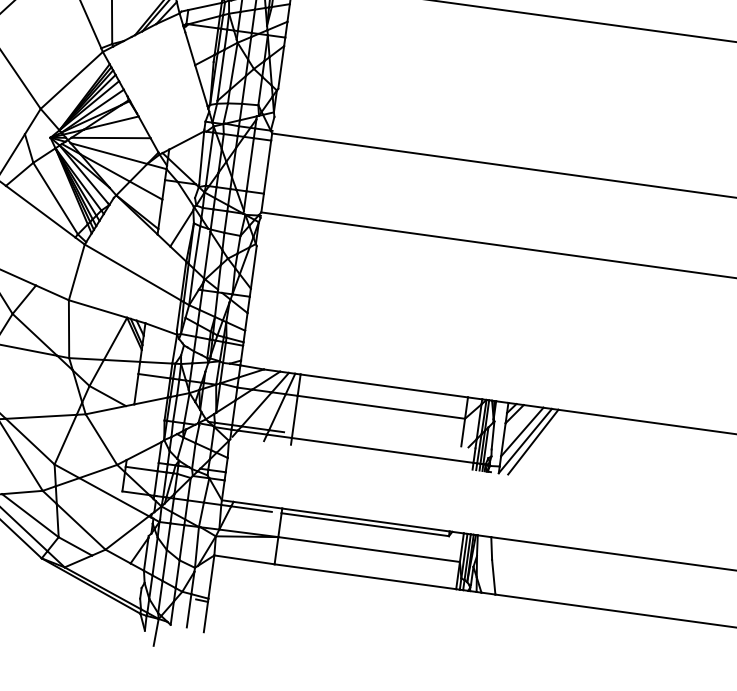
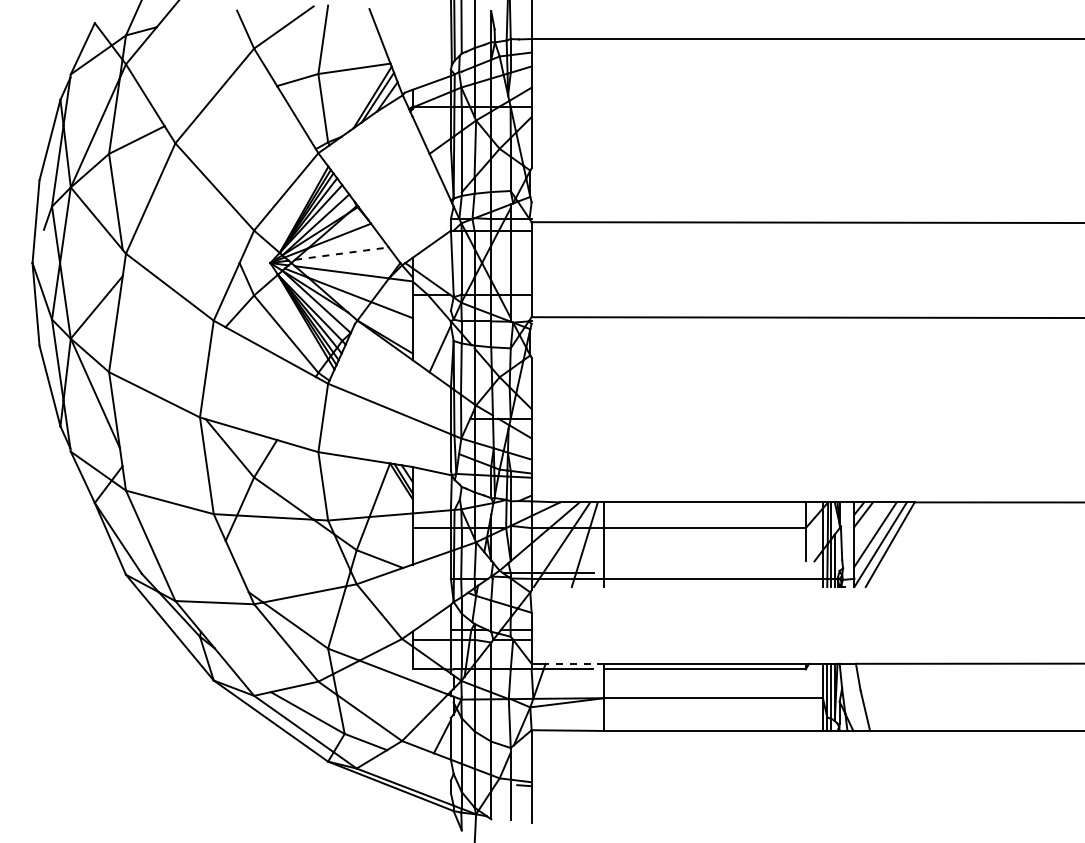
line: (111, 137) -> (342, 253), solid -> dashed
line: (257, 504) -> (574, 663), solid -> dashed

